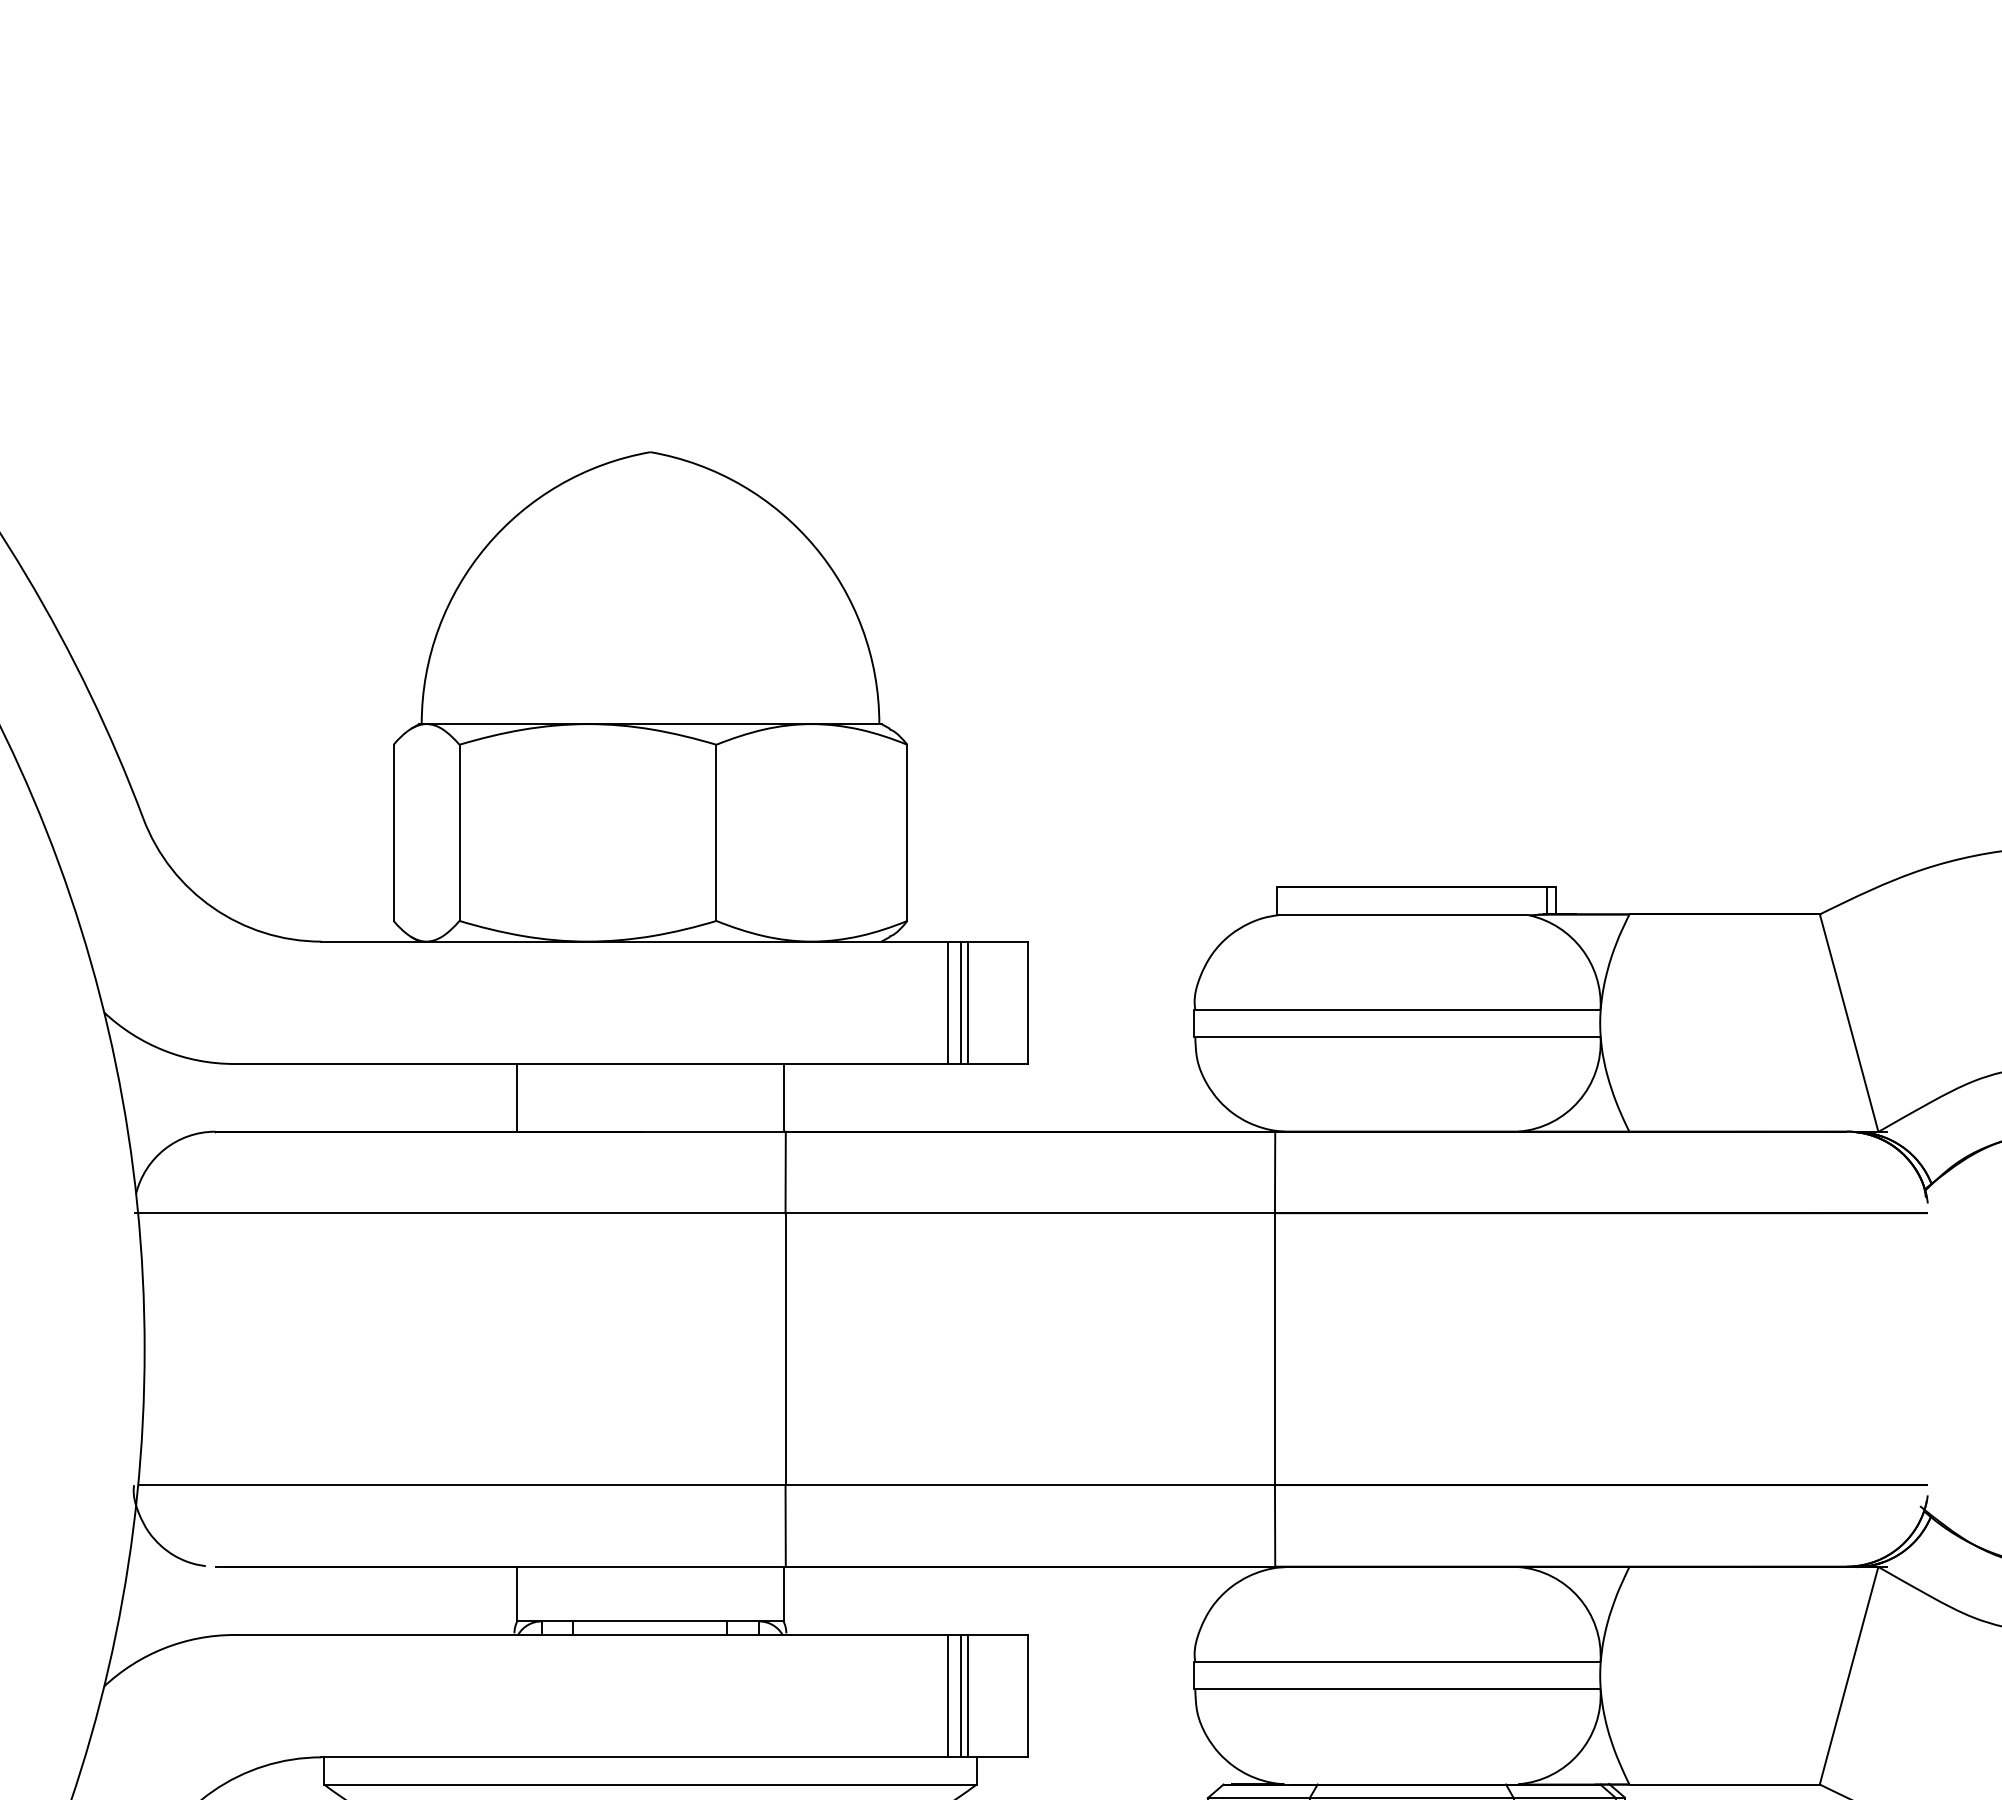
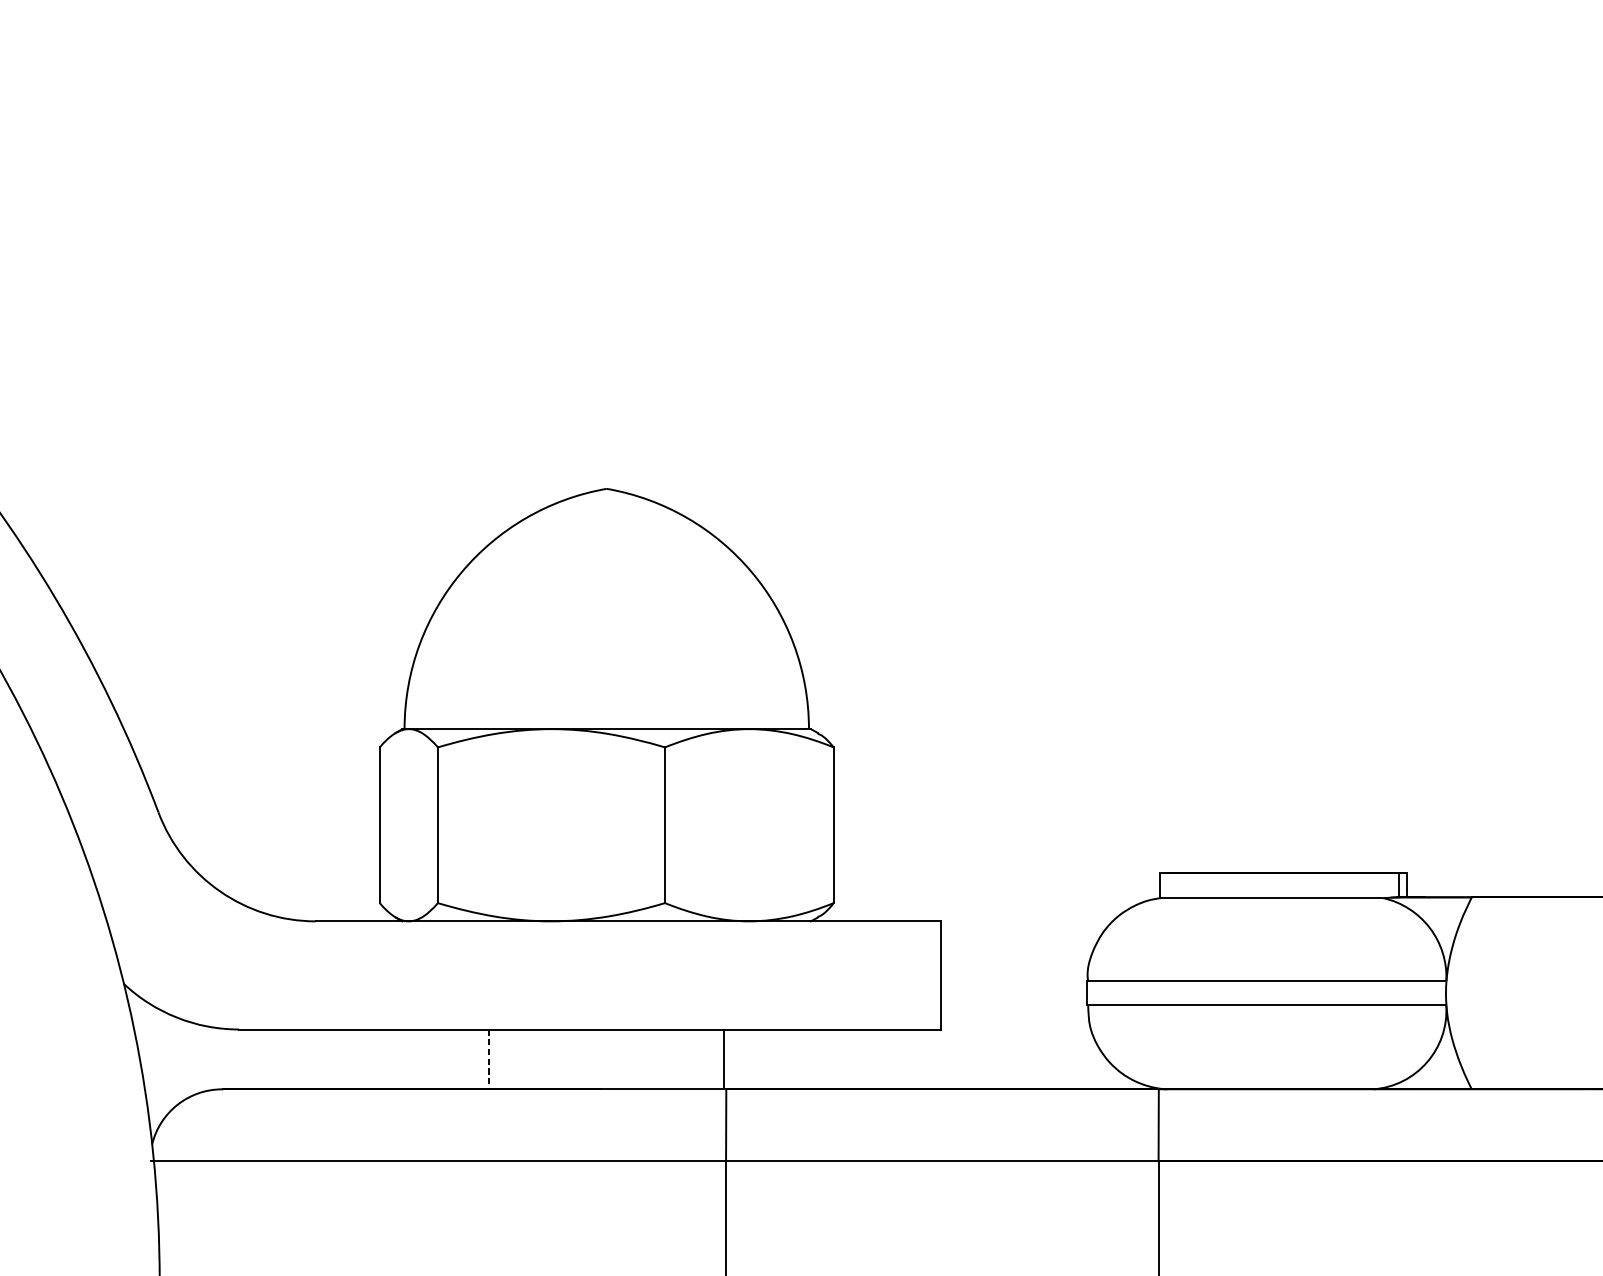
line: (947, 1002) -> (869, 975), removed
line: (960, 1002) -> (880, 975), removed
line: (967, 1002) -> (886, 975), removed
line: (517, 1097) -> (489, 1059), solid -> dashed

